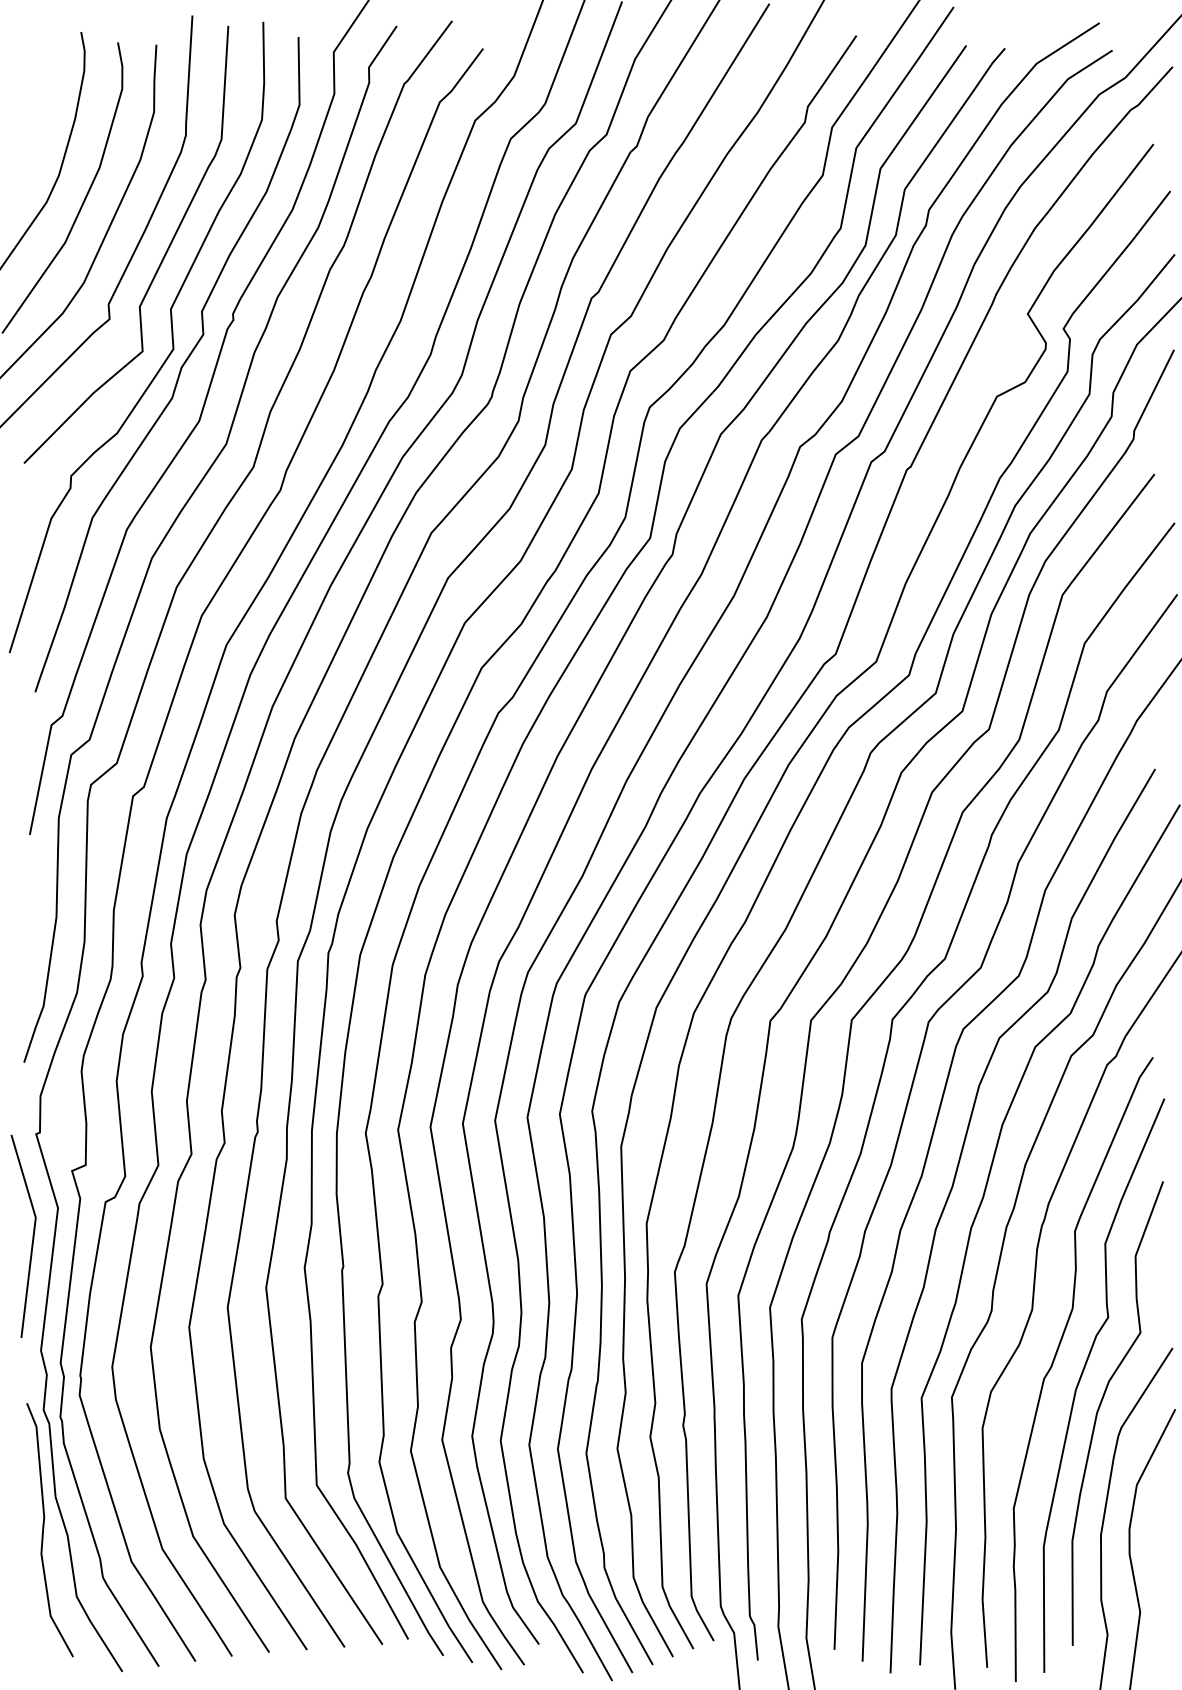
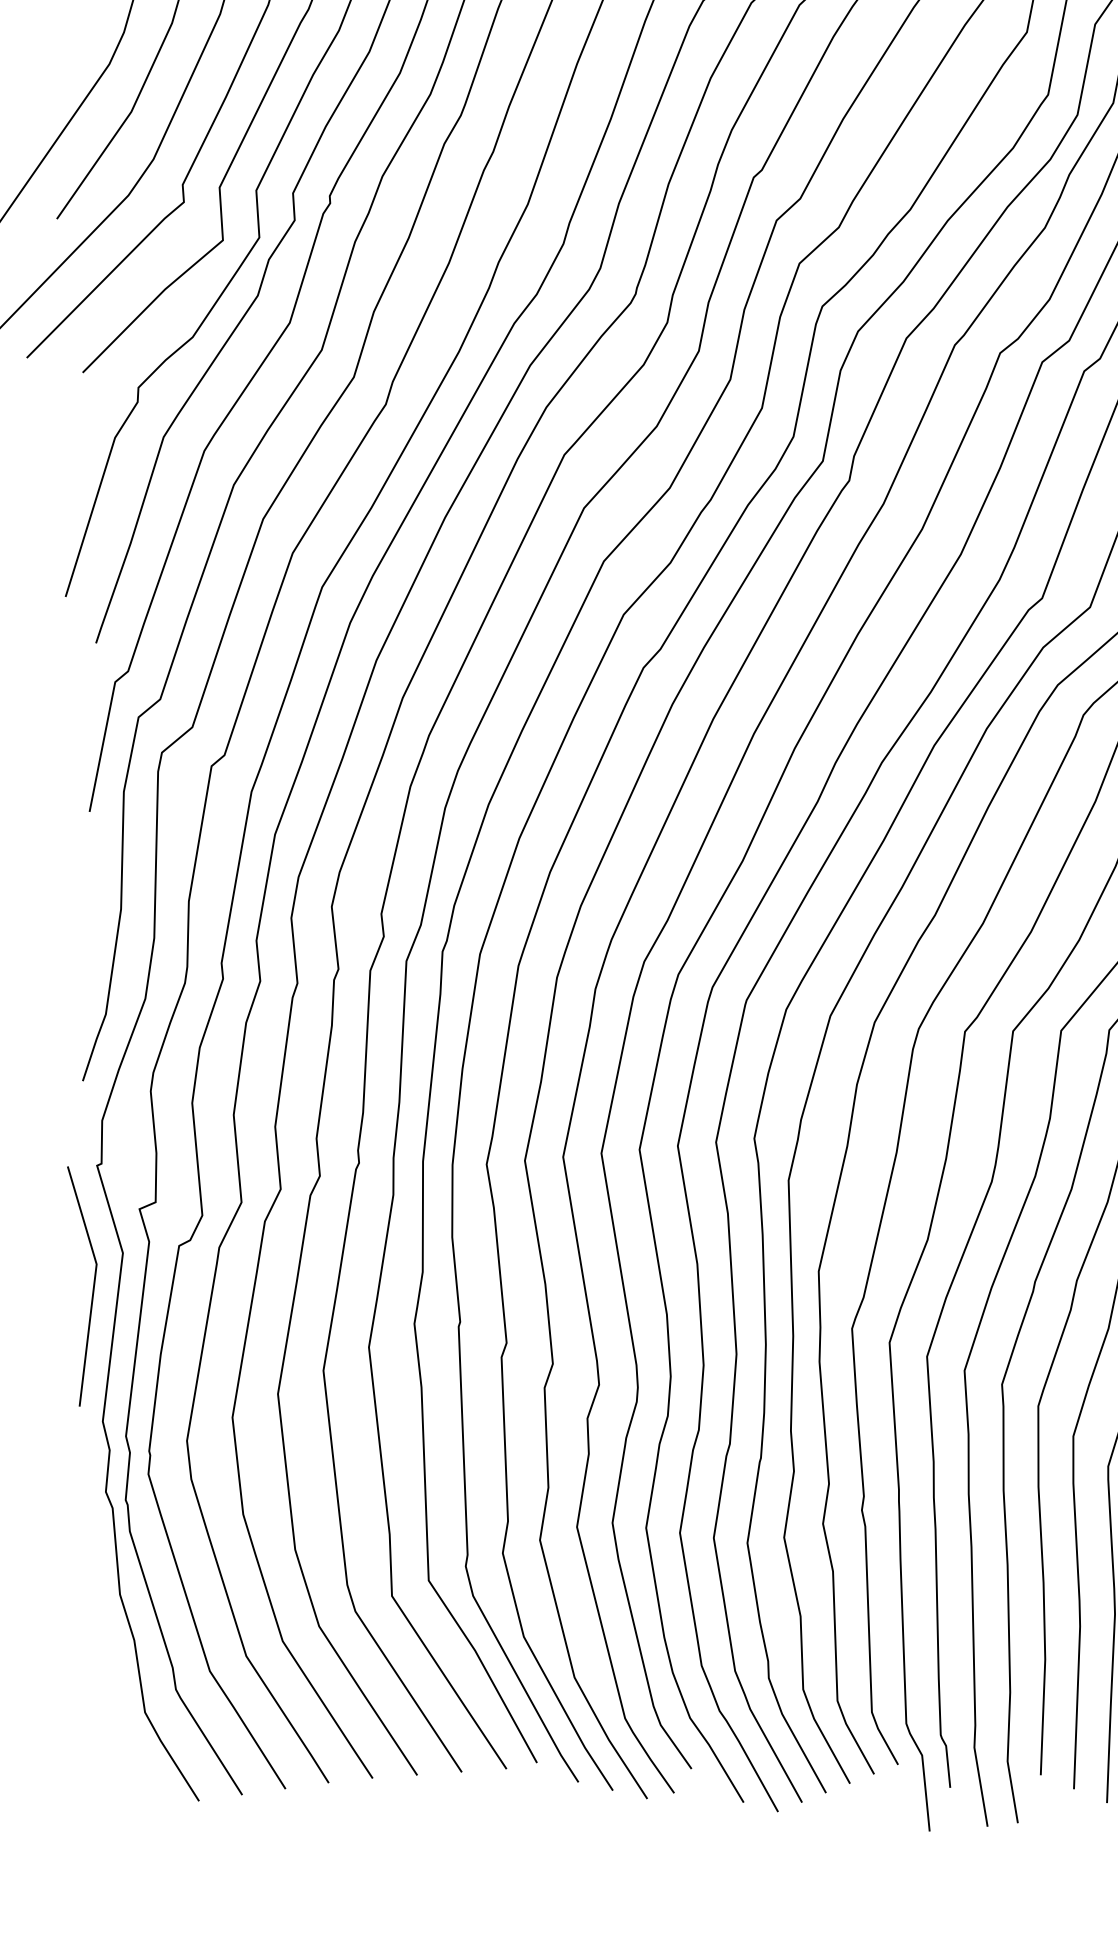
curve: (44, 1528) -> (106, 1631), removed

